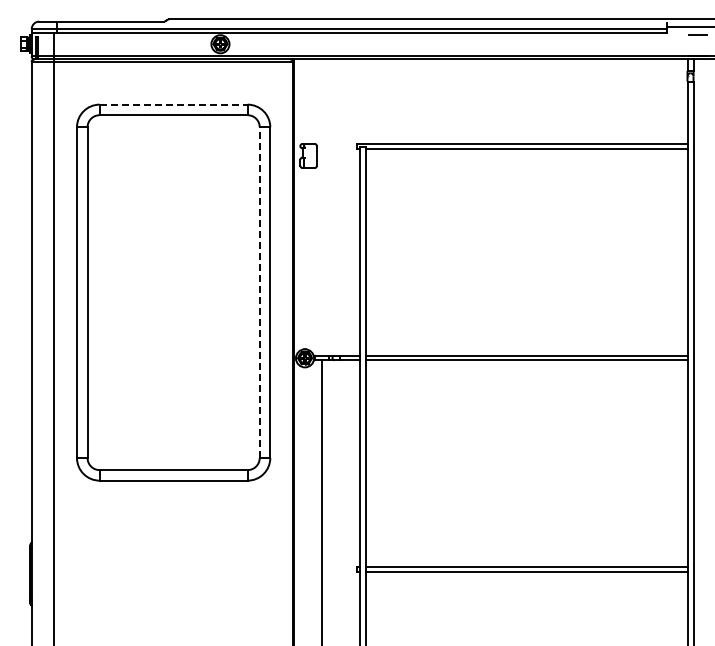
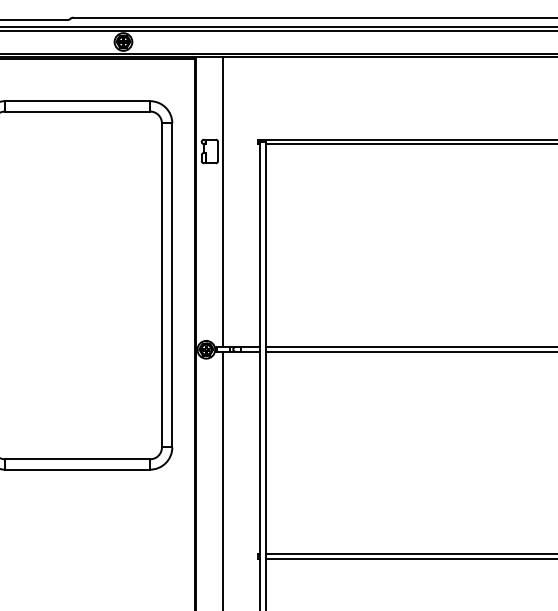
line: (173, 104) -> (77, 101), dashed -> solid
line: (321, 207) -> (222, 201), added
line: (259, 292) -> (161, 285), dashed -> solid

